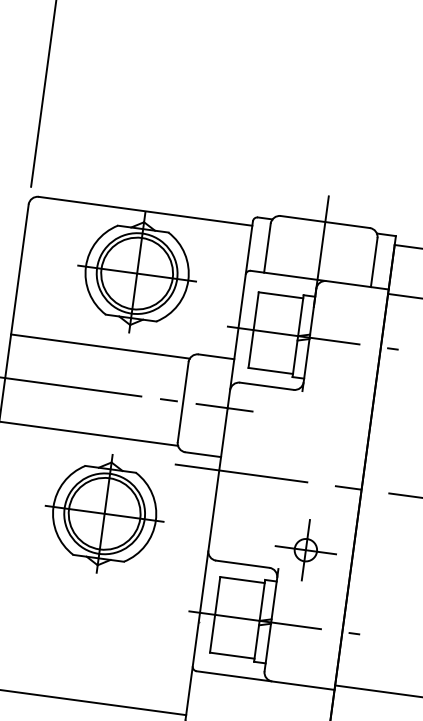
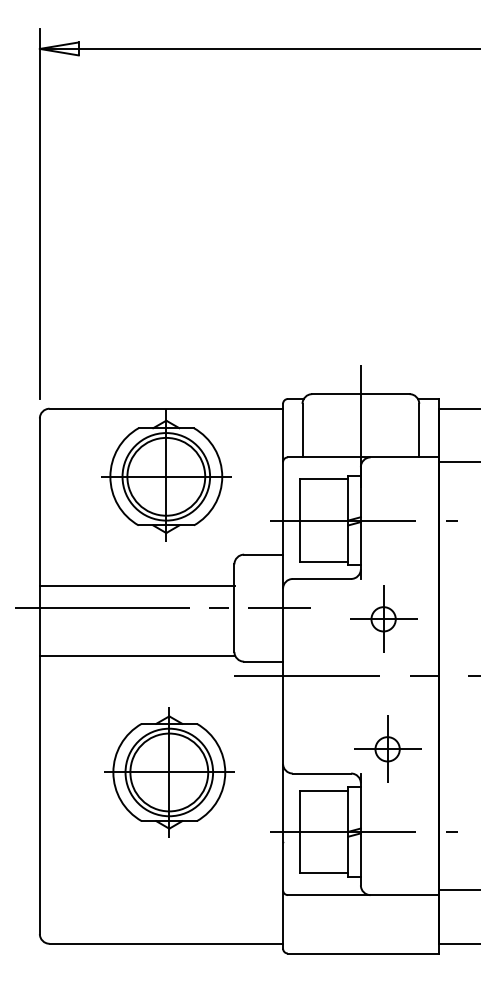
line: (100, 346) -> (137, 586), moved
part: (318, 430) -> (383, 618), added
part: (104, 513) -> (169, 772), moved

